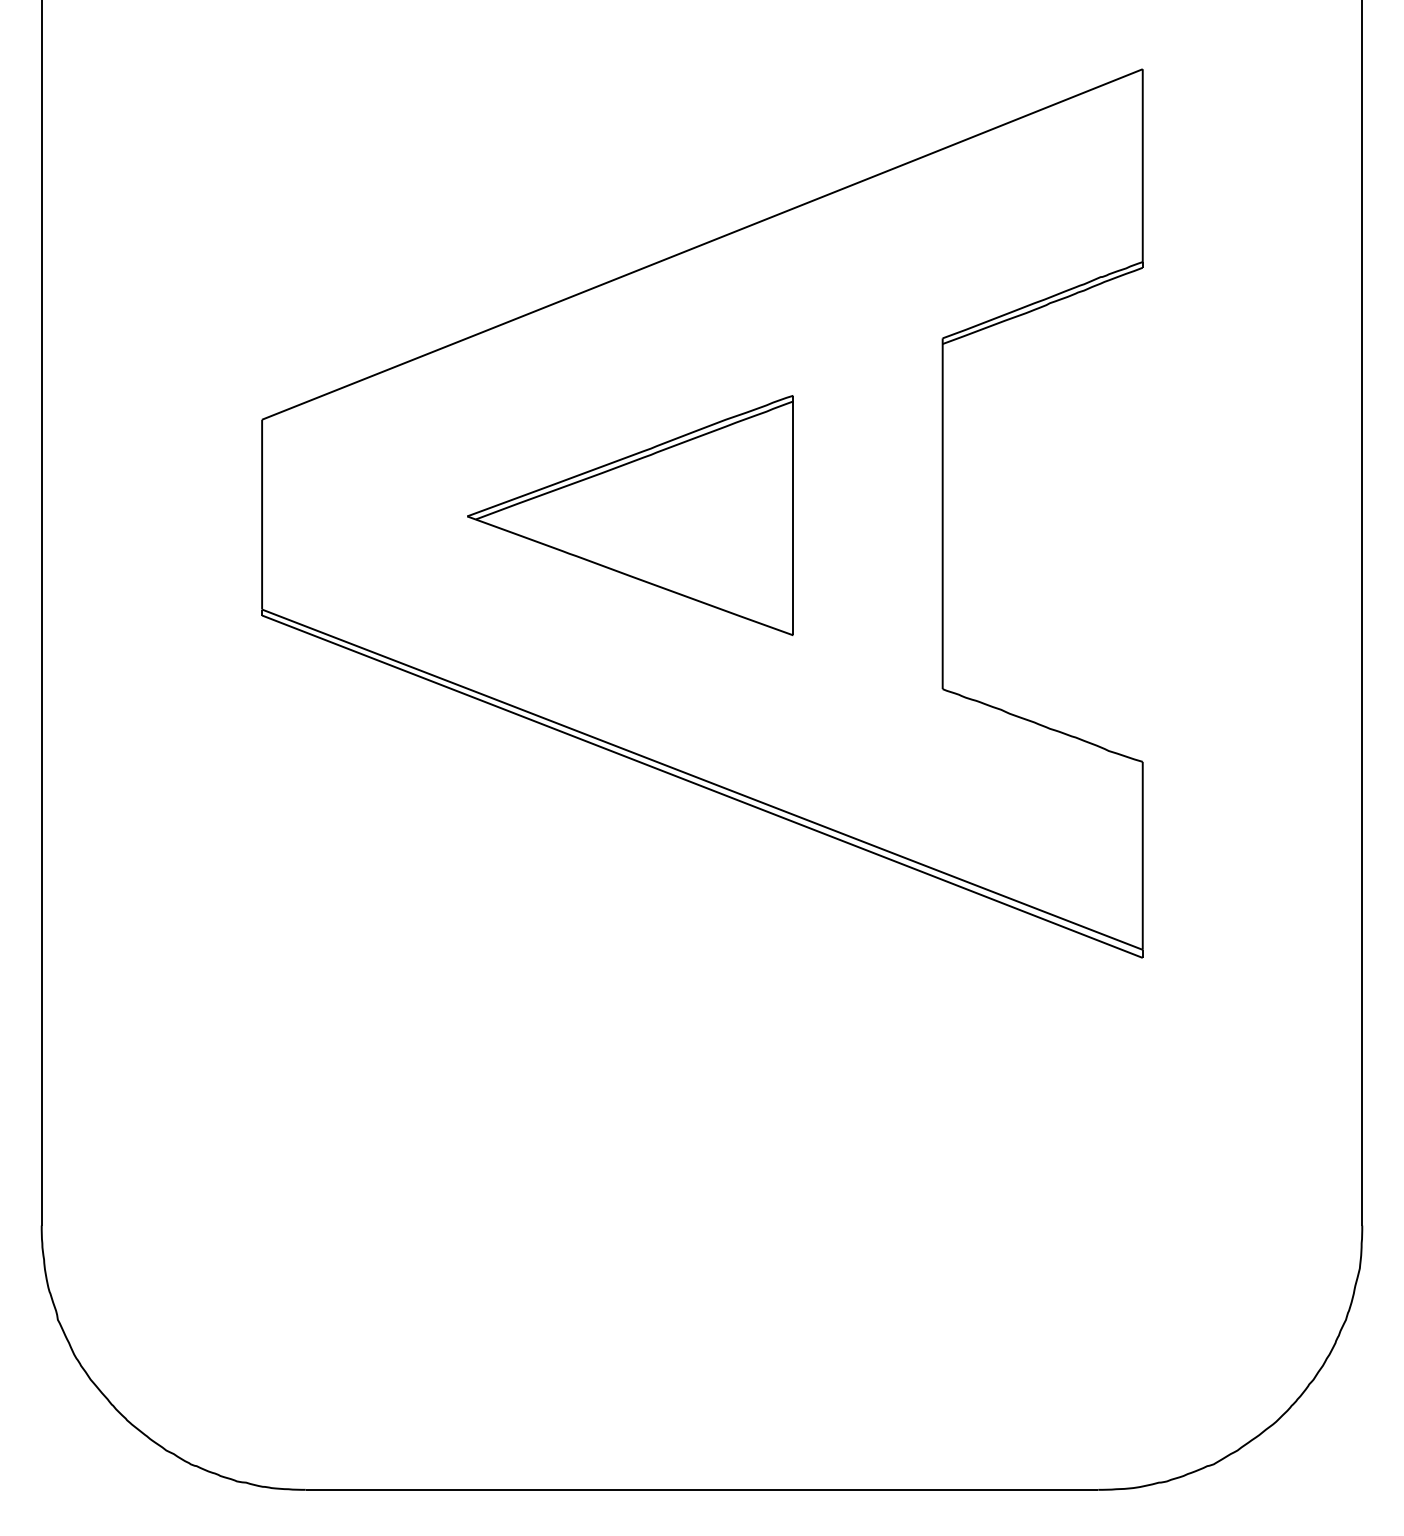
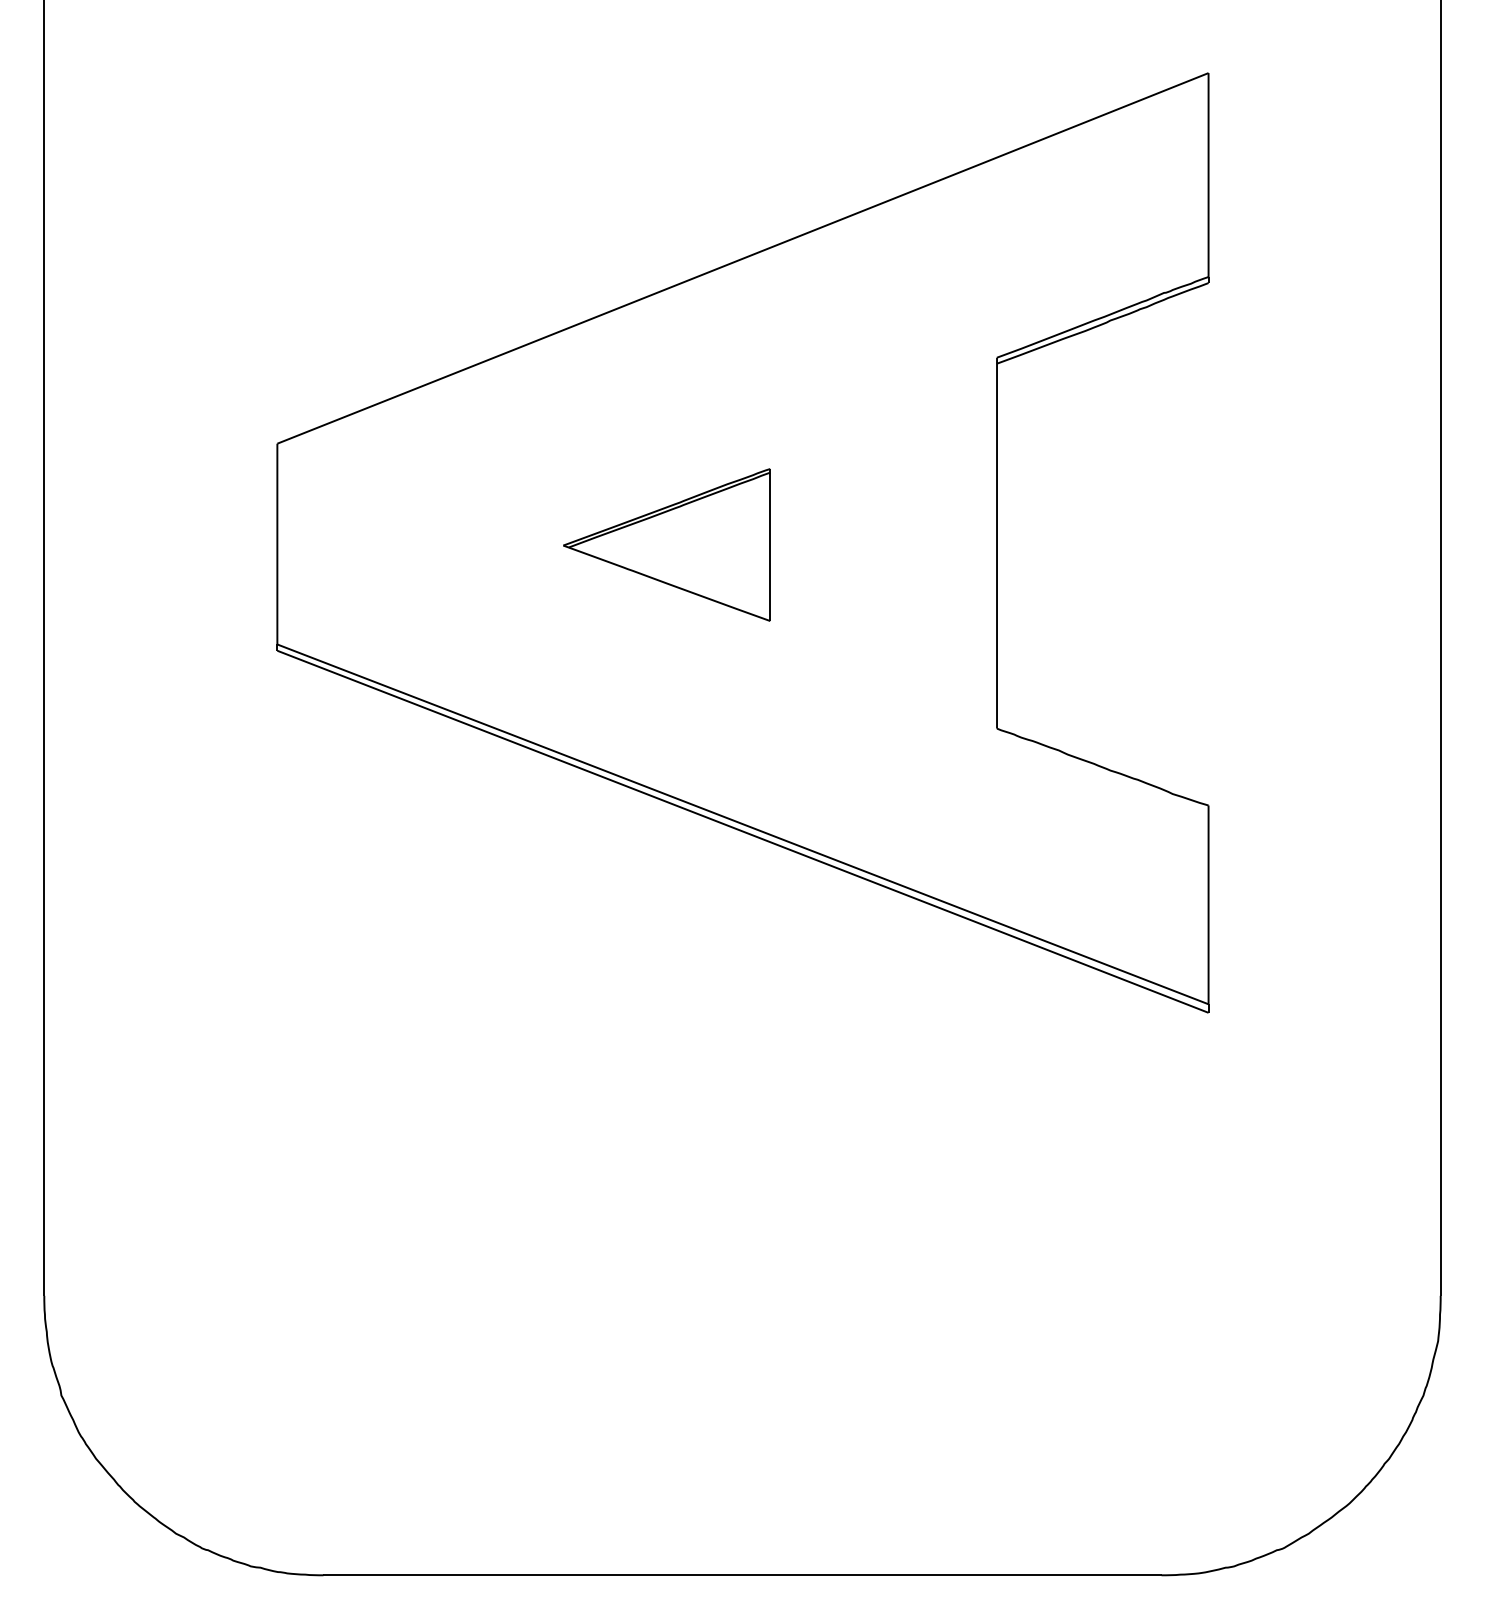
part: (630, 515) -> (666, 544), size x0.6

